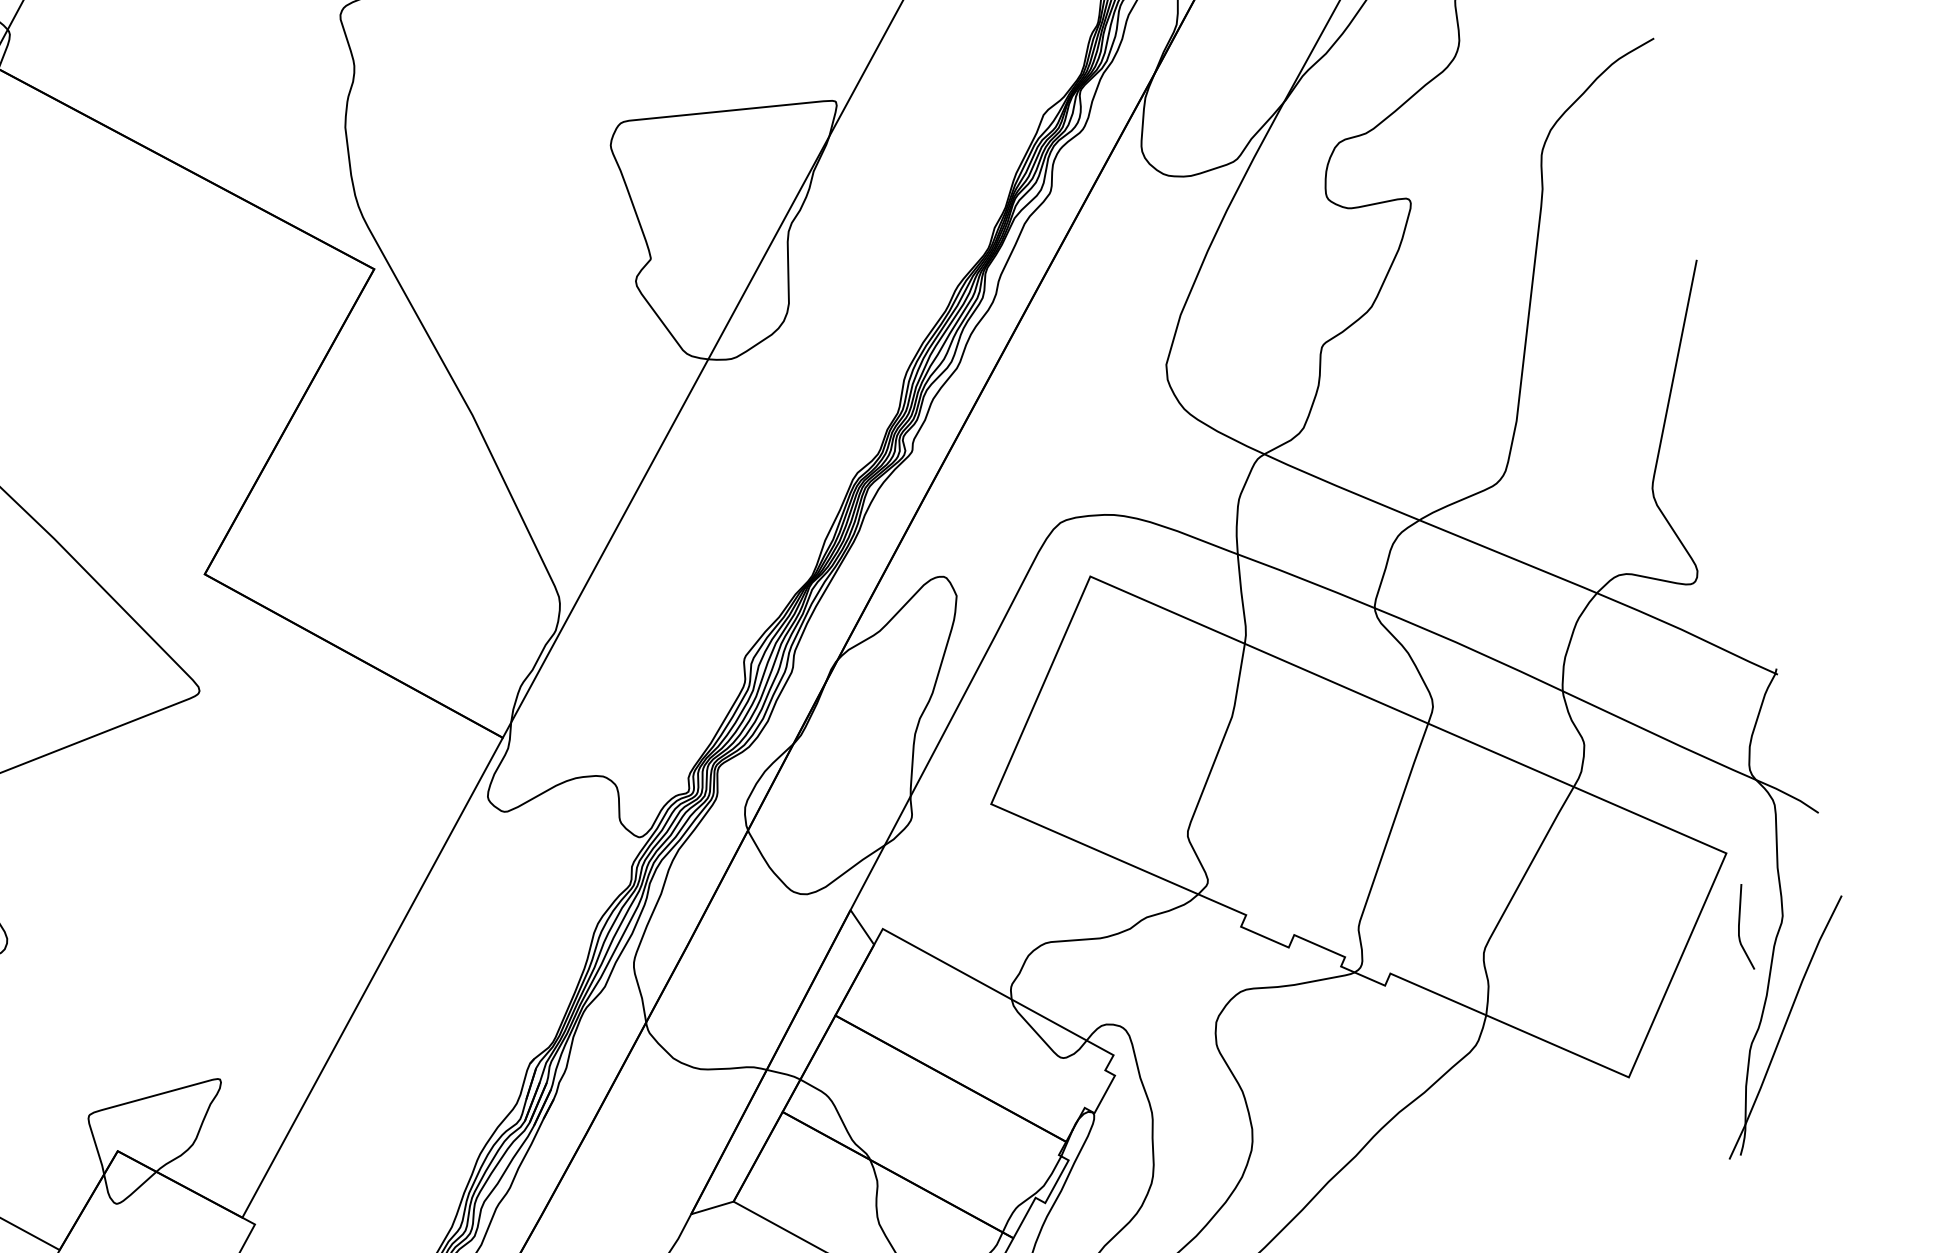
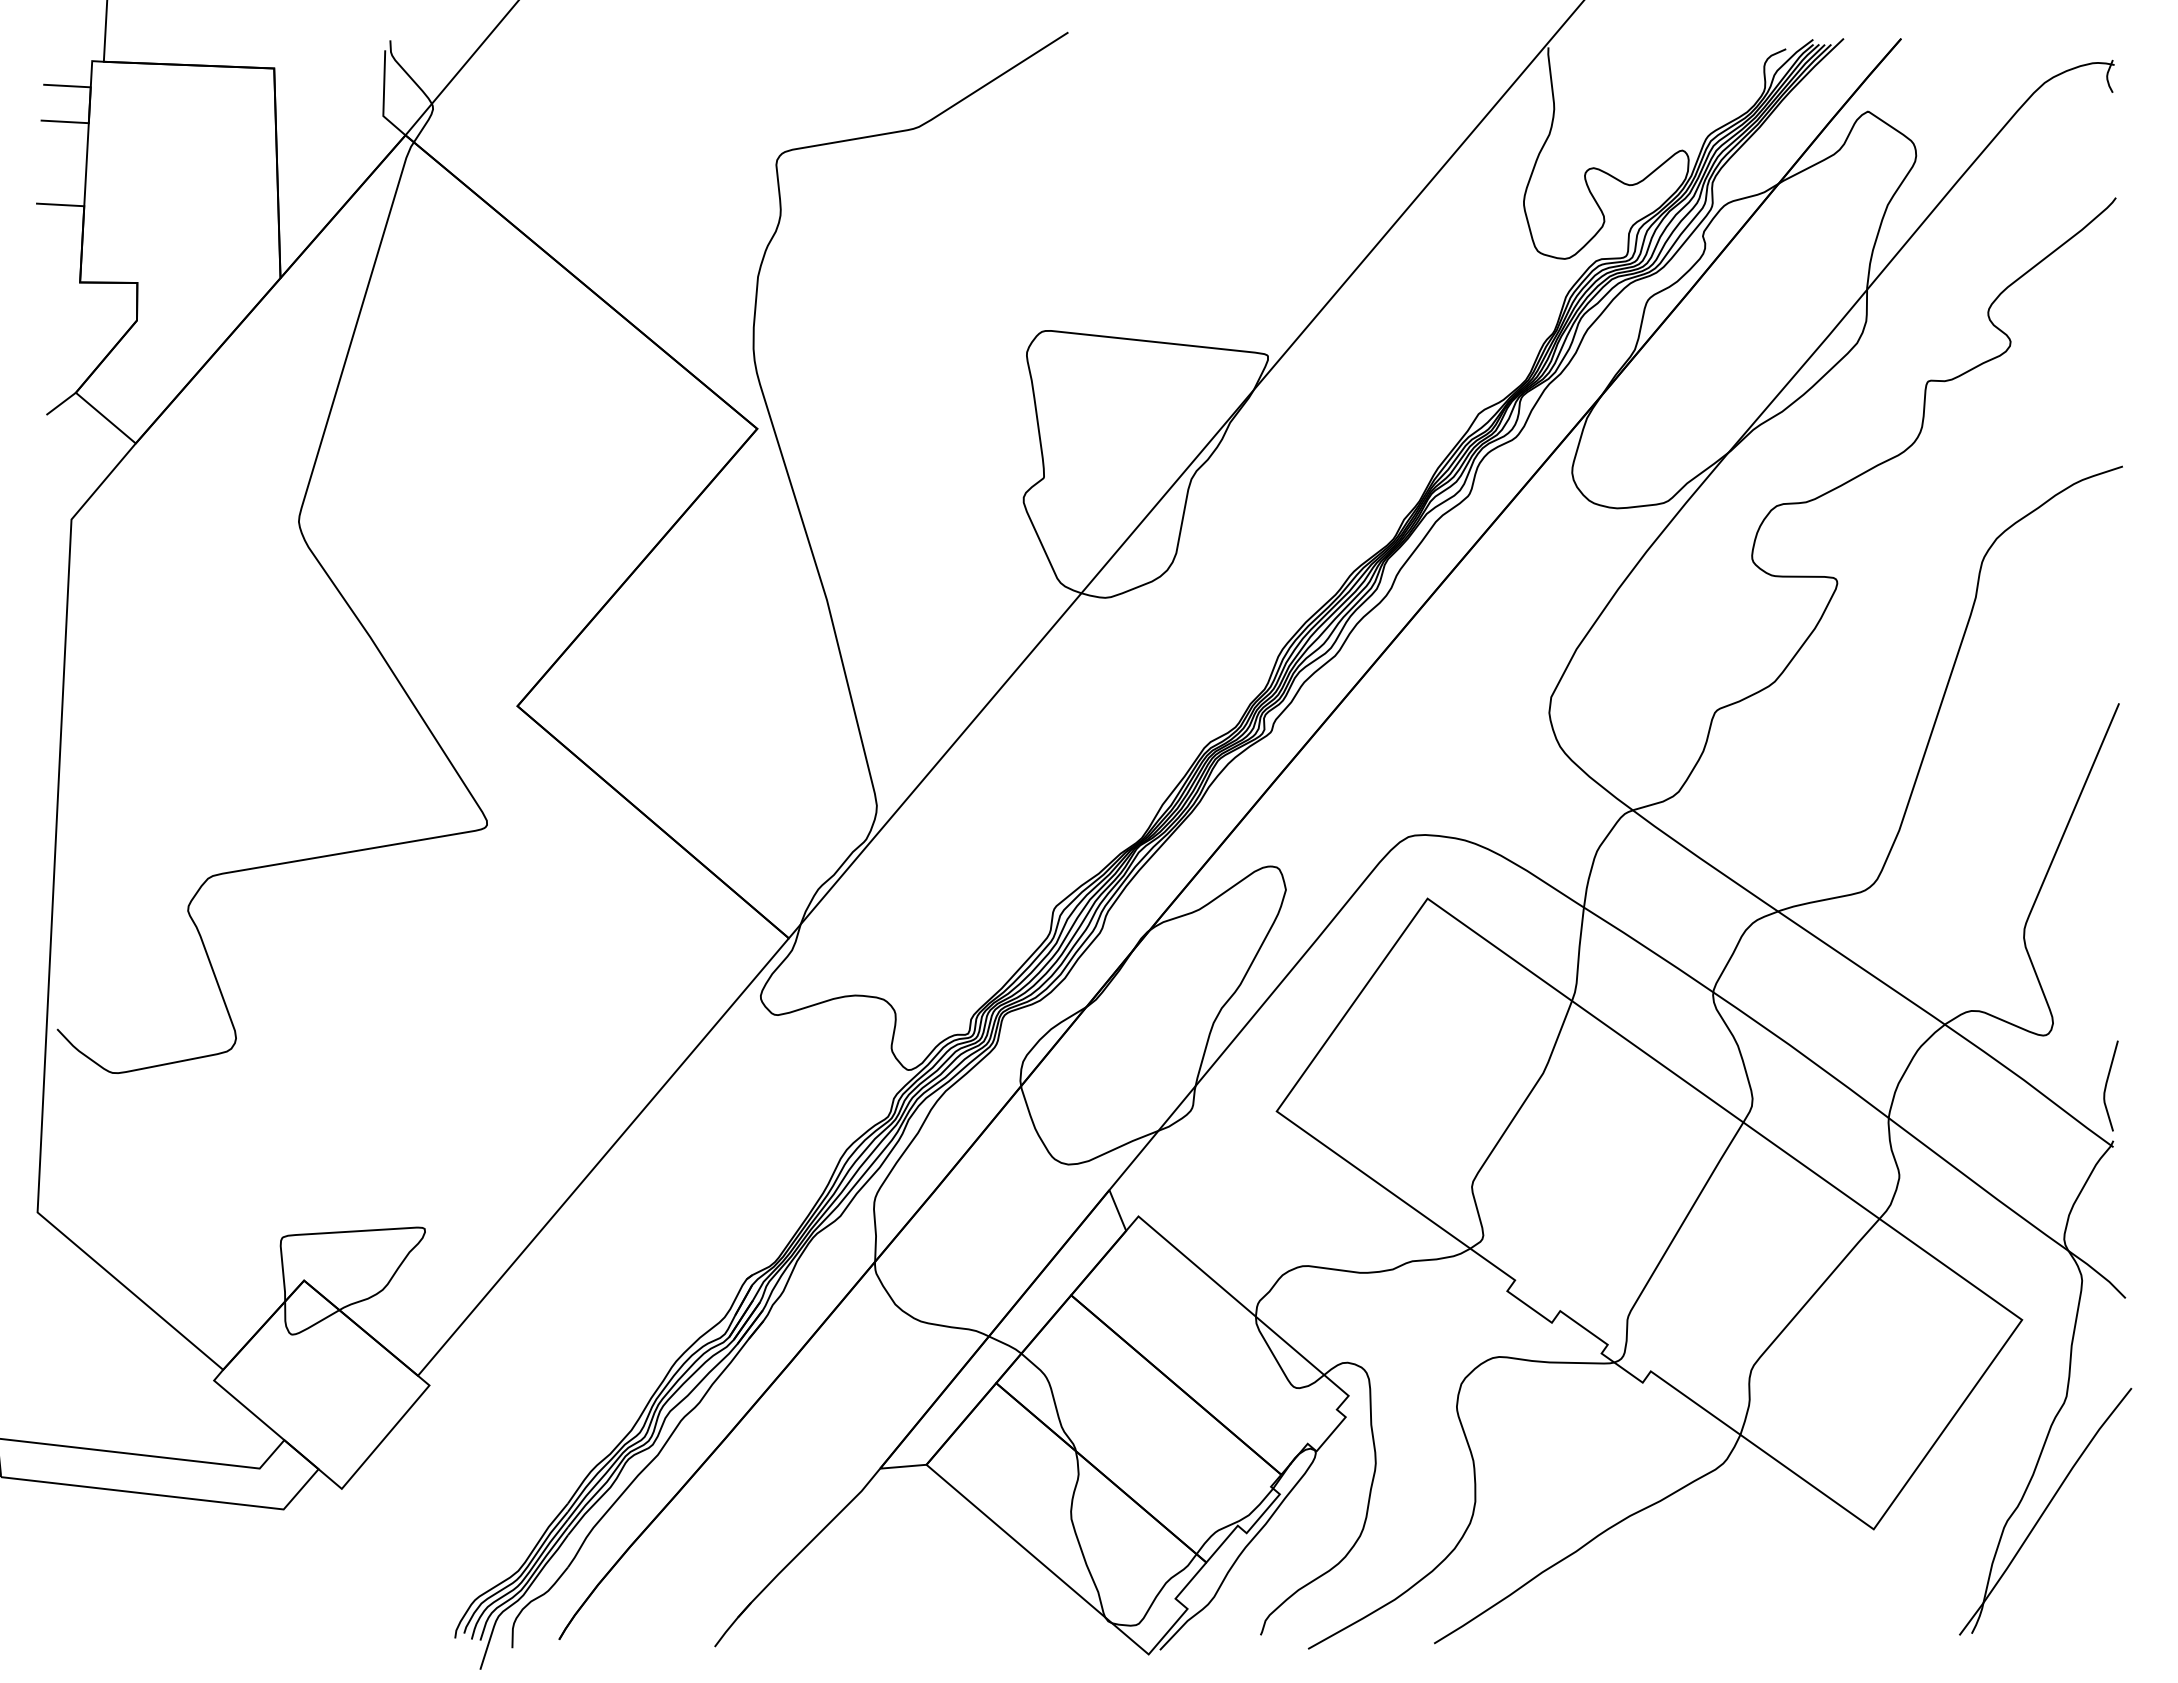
curve: (1740, 926) -> (2107, 1084), moved

